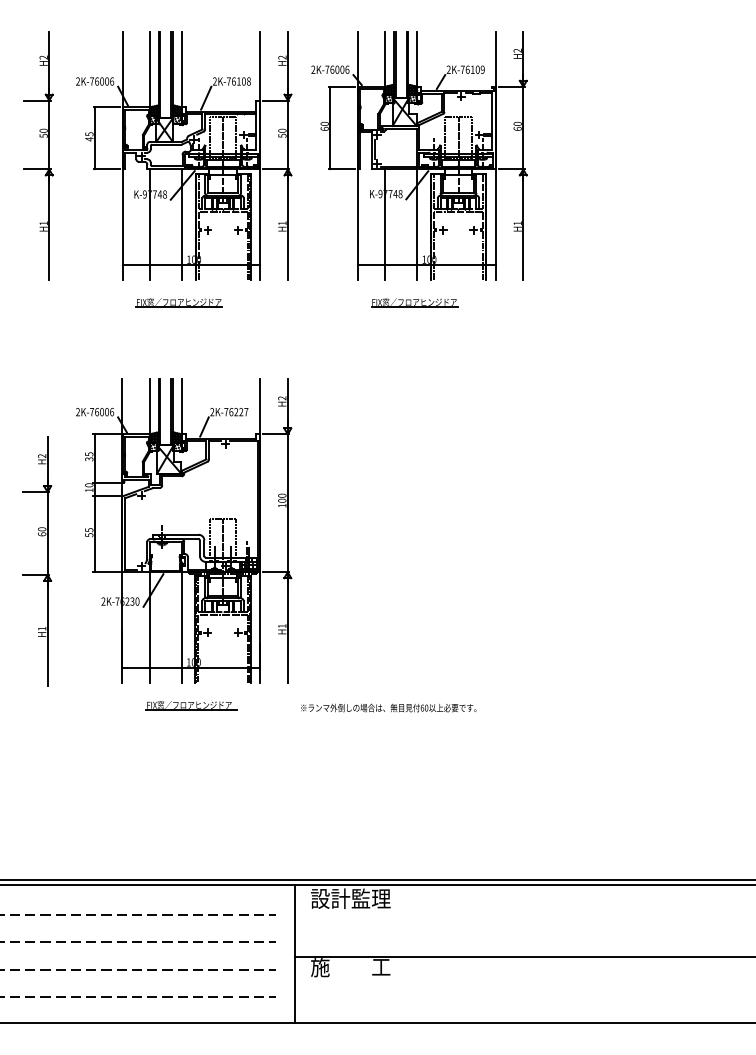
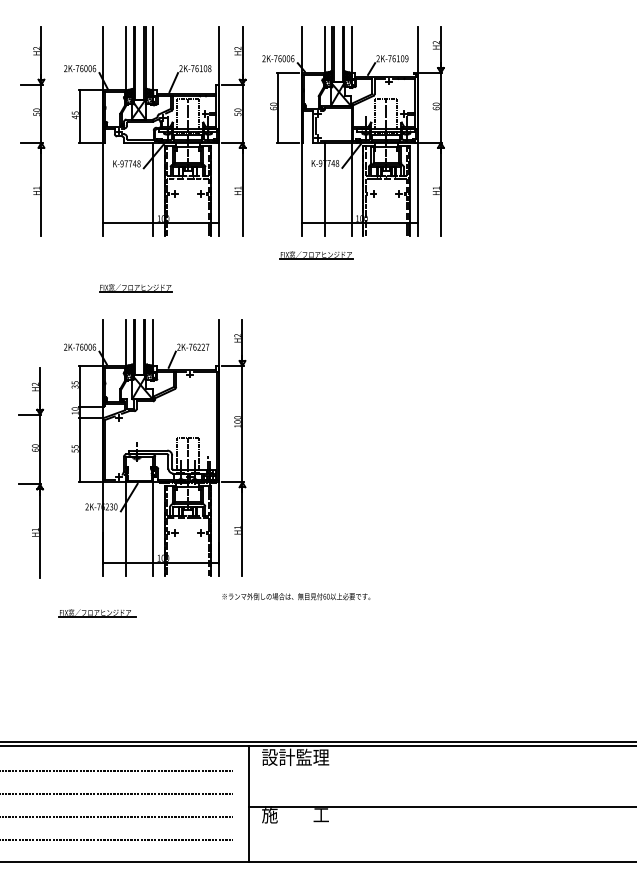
line: (150, 224) -> (126, 189), removed
part: (178, 302) -> (135, 287), moved
part: (414, 302) -> (316, 254), moved
part: (191, 705) -> (97, 613), moved
text: (388, 707) -> (296, 596), moved

